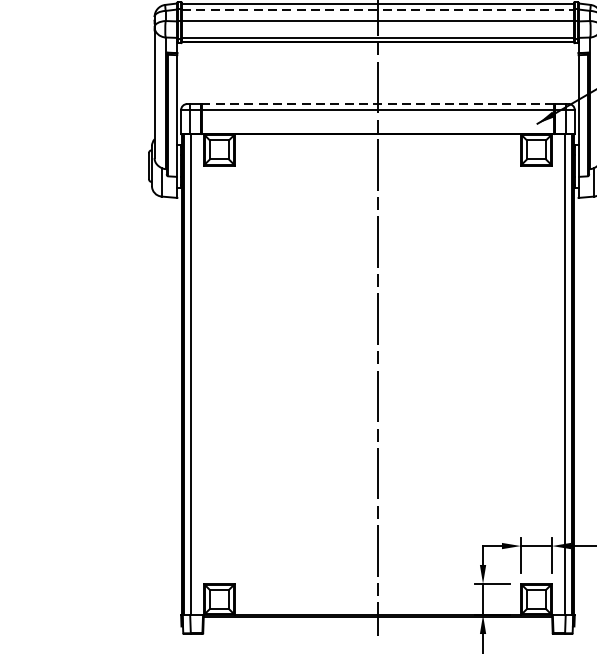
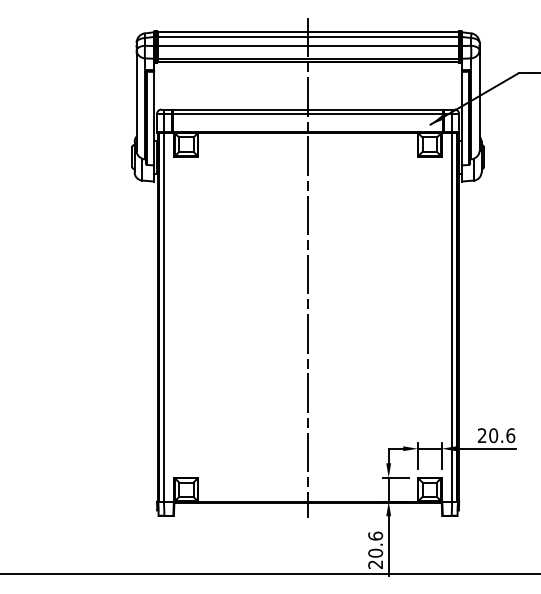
line: (378, 8) -> (308, 36), dashed -> solid
line: (377, 104) -> (307, 109), dashed -> solid

